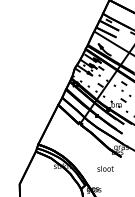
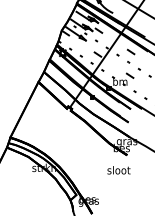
text: (105, 168) -> (118, 169), moved

